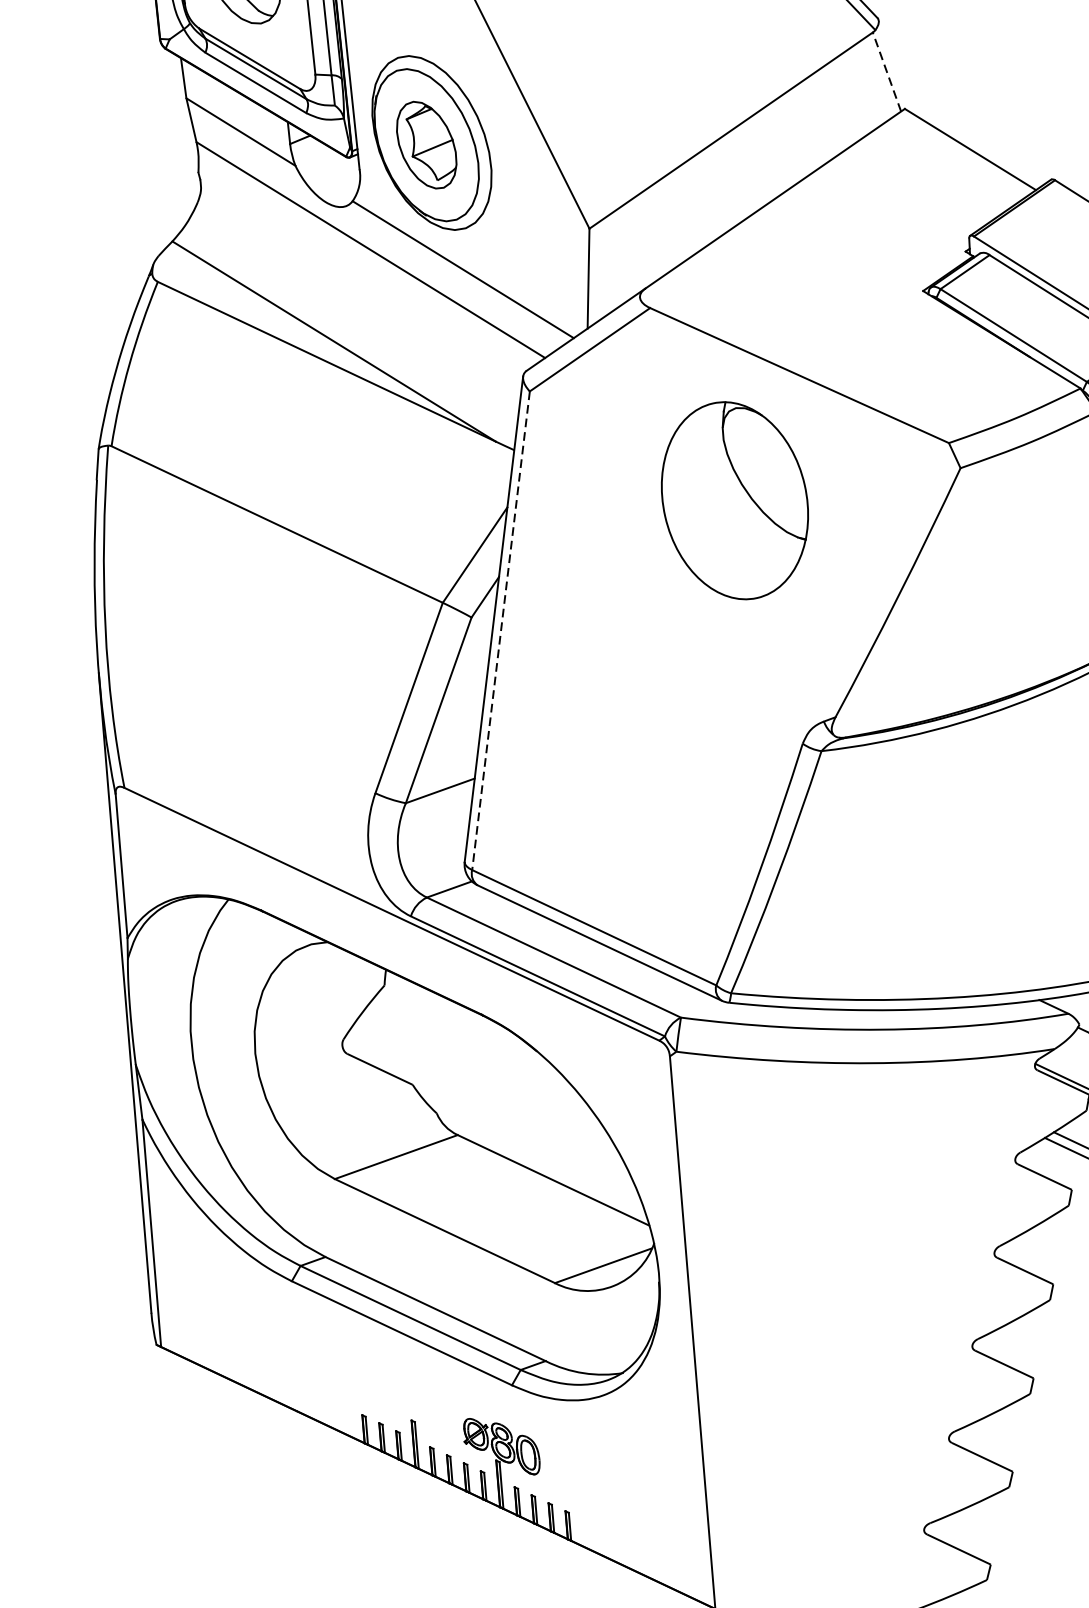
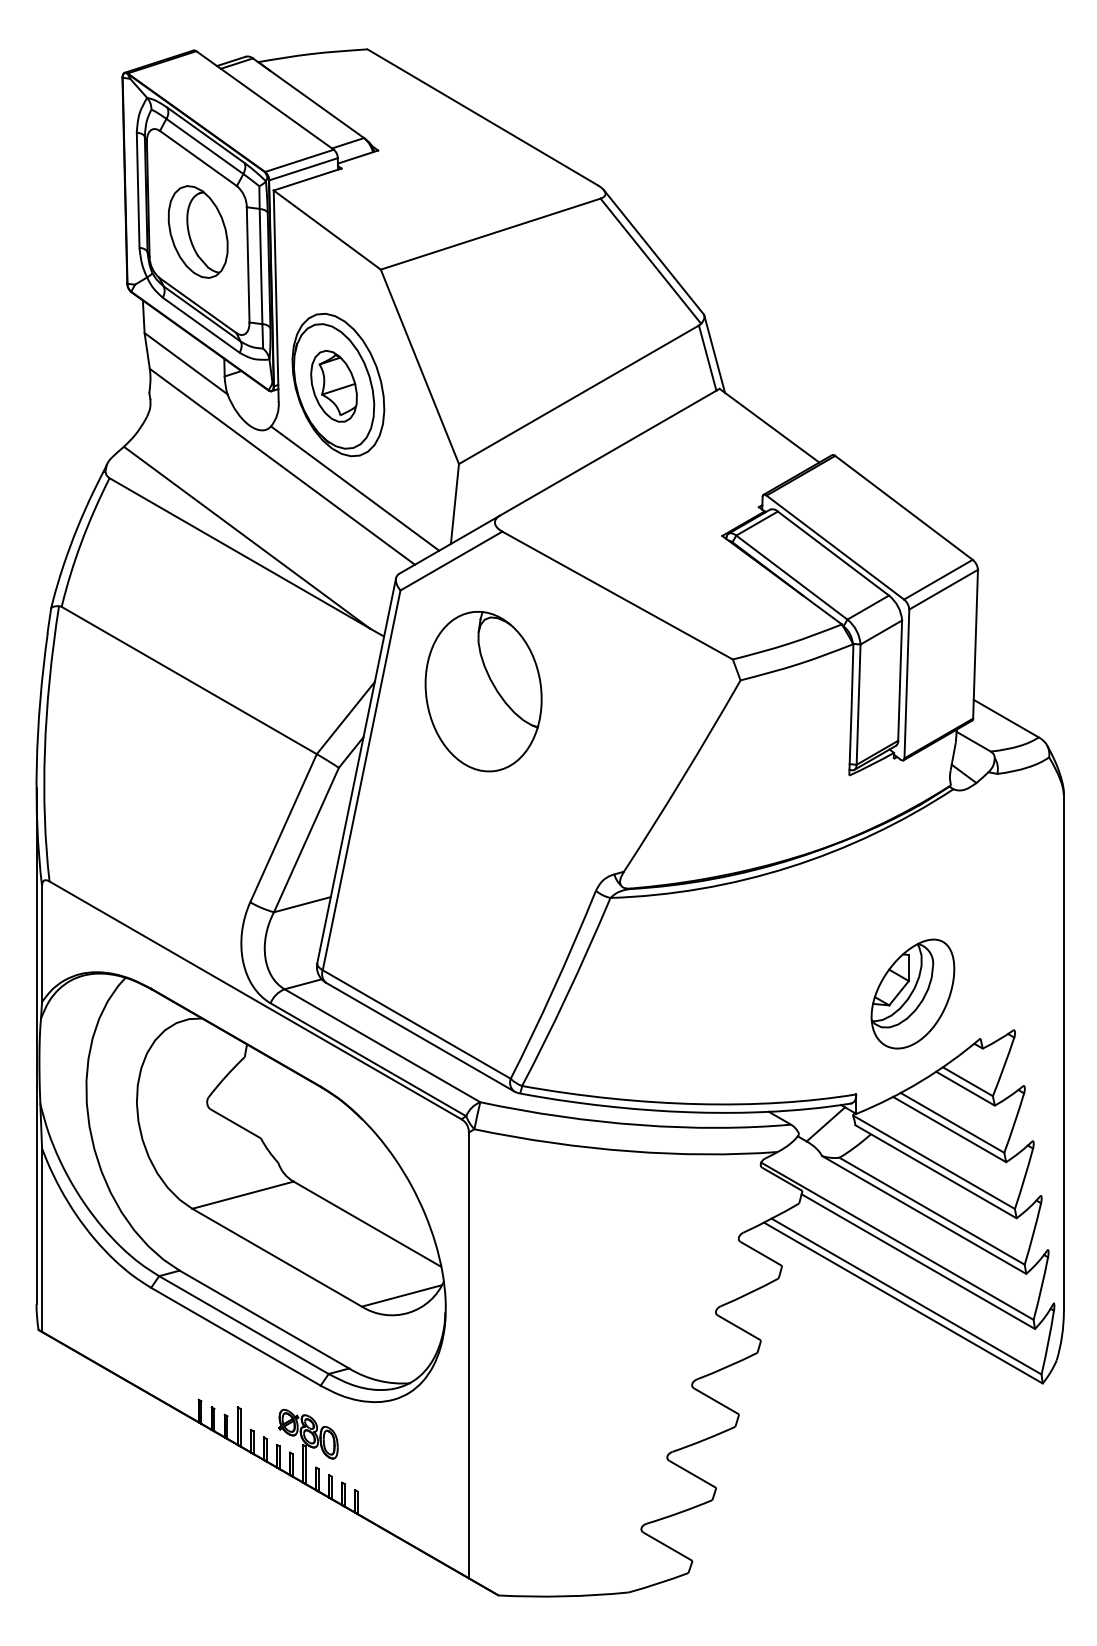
line: (894, 65) -> (714, 353), added
line: (886, 72) -> (707, 358), dashed -> solid
part: (734, 500) -> (483, 691), moved
line: (500, 630) -> (361, 780), dashed -> solid

